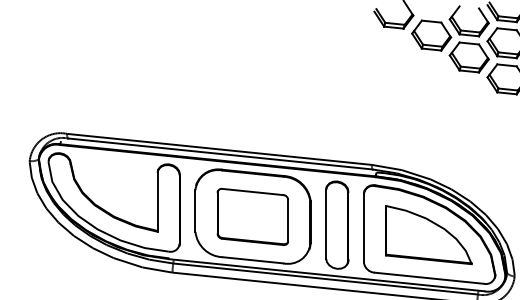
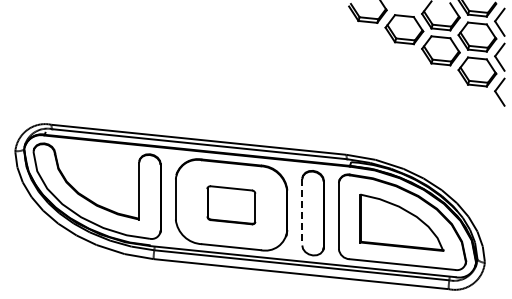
part: (252, 217) -> (231, 205), size x0.7
line: (326, 224) -> (302, 212), solid -> dashed

